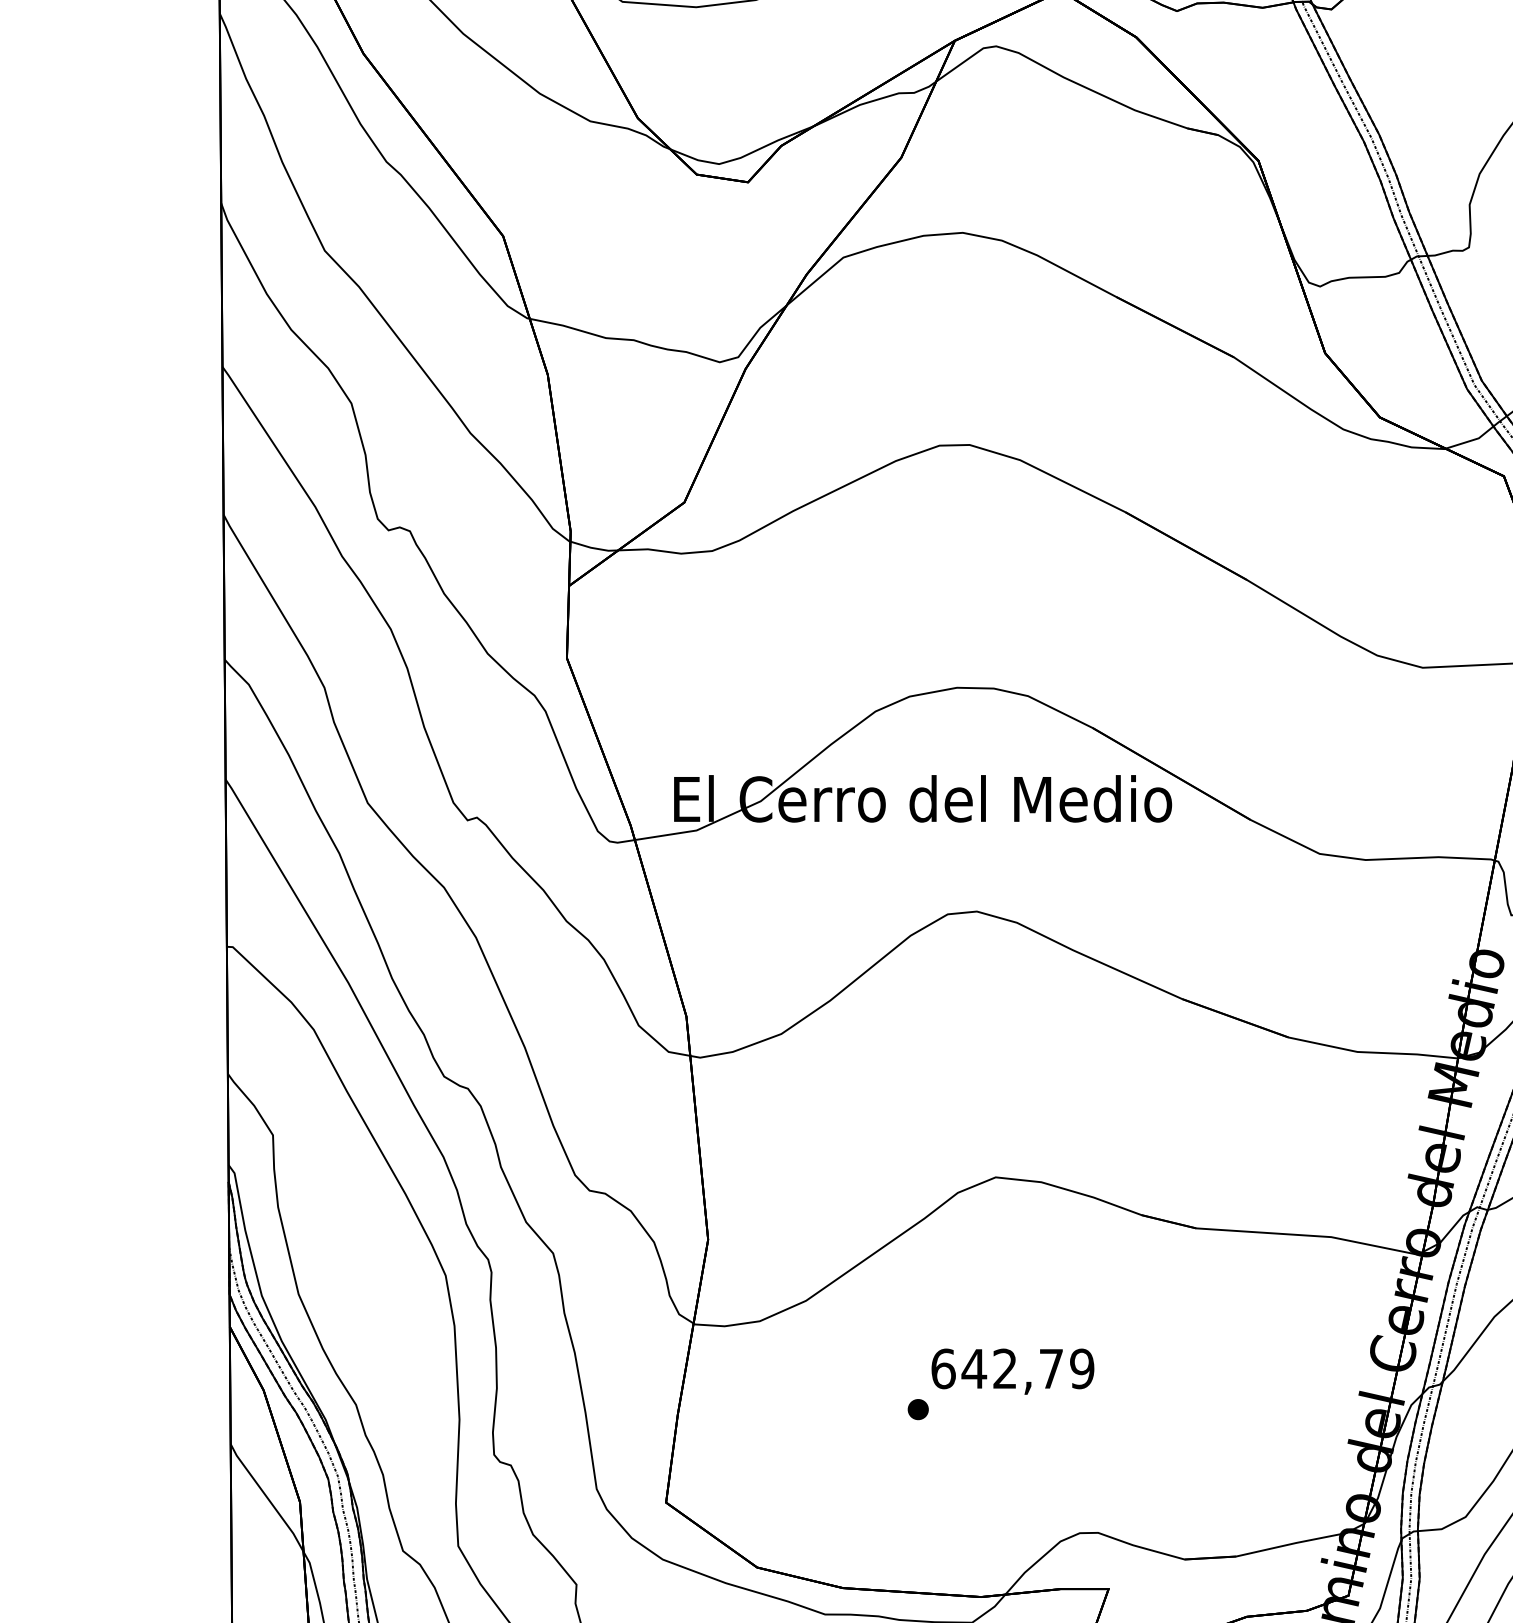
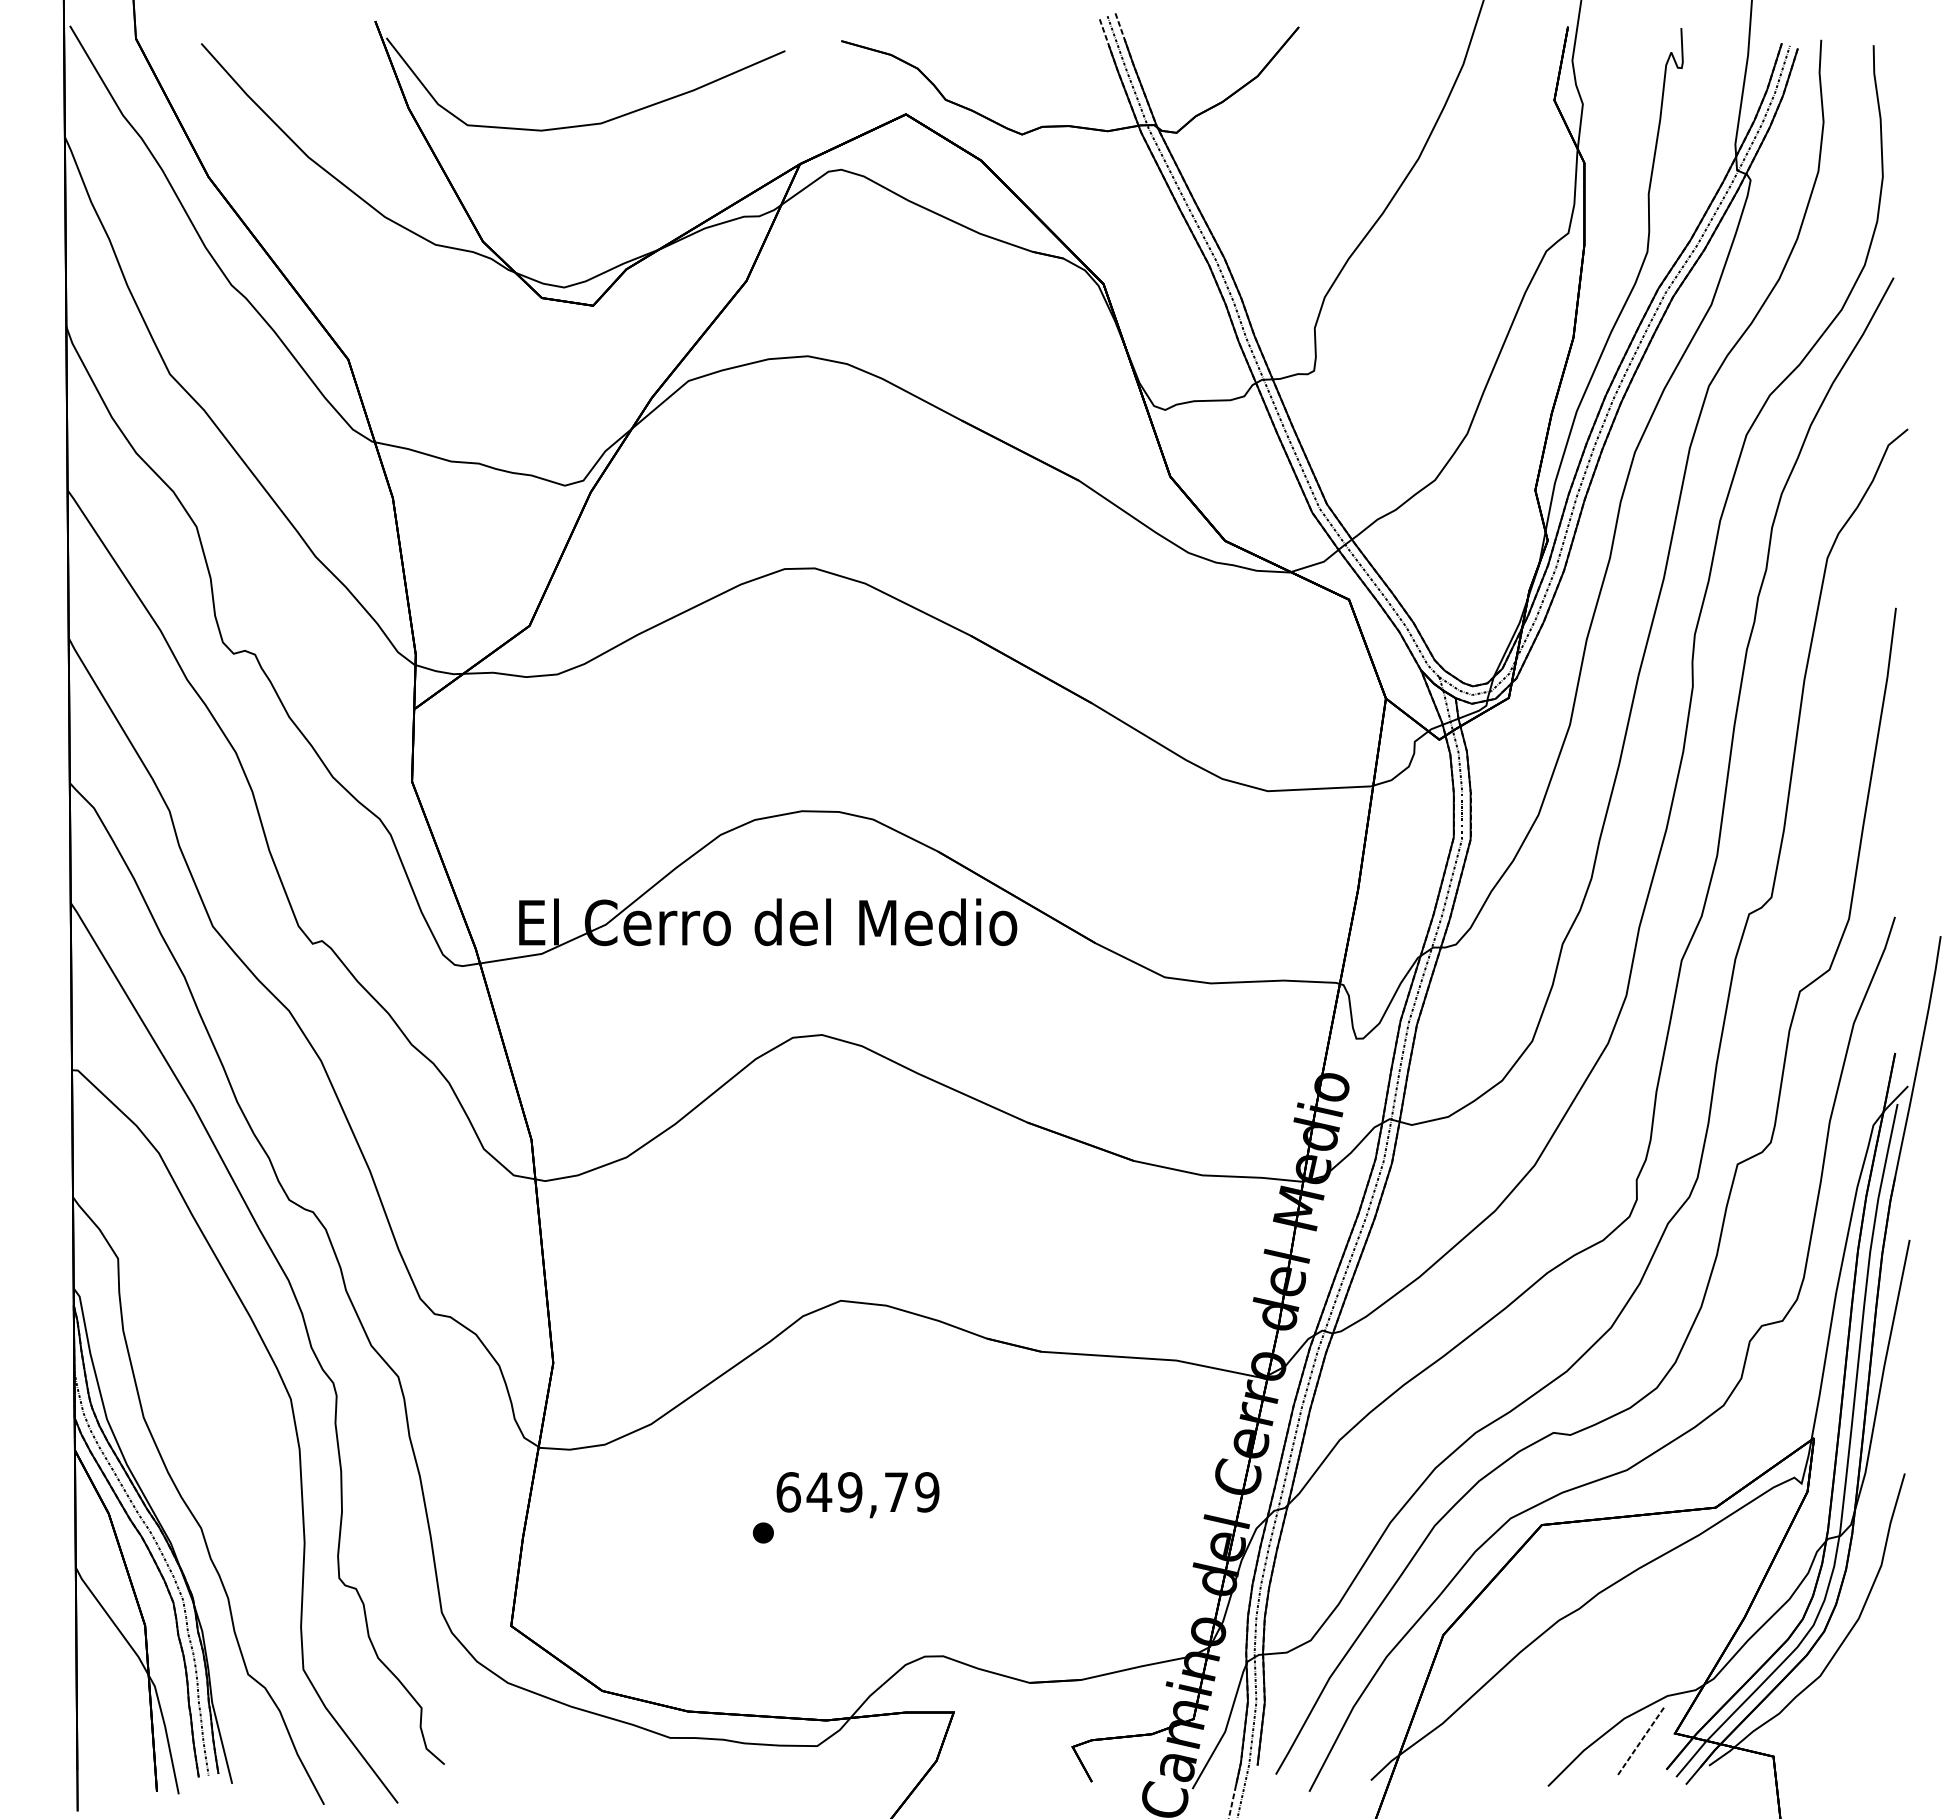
text: (1005, 1369) -> (850, 1492), 642,79 -> 649,79

